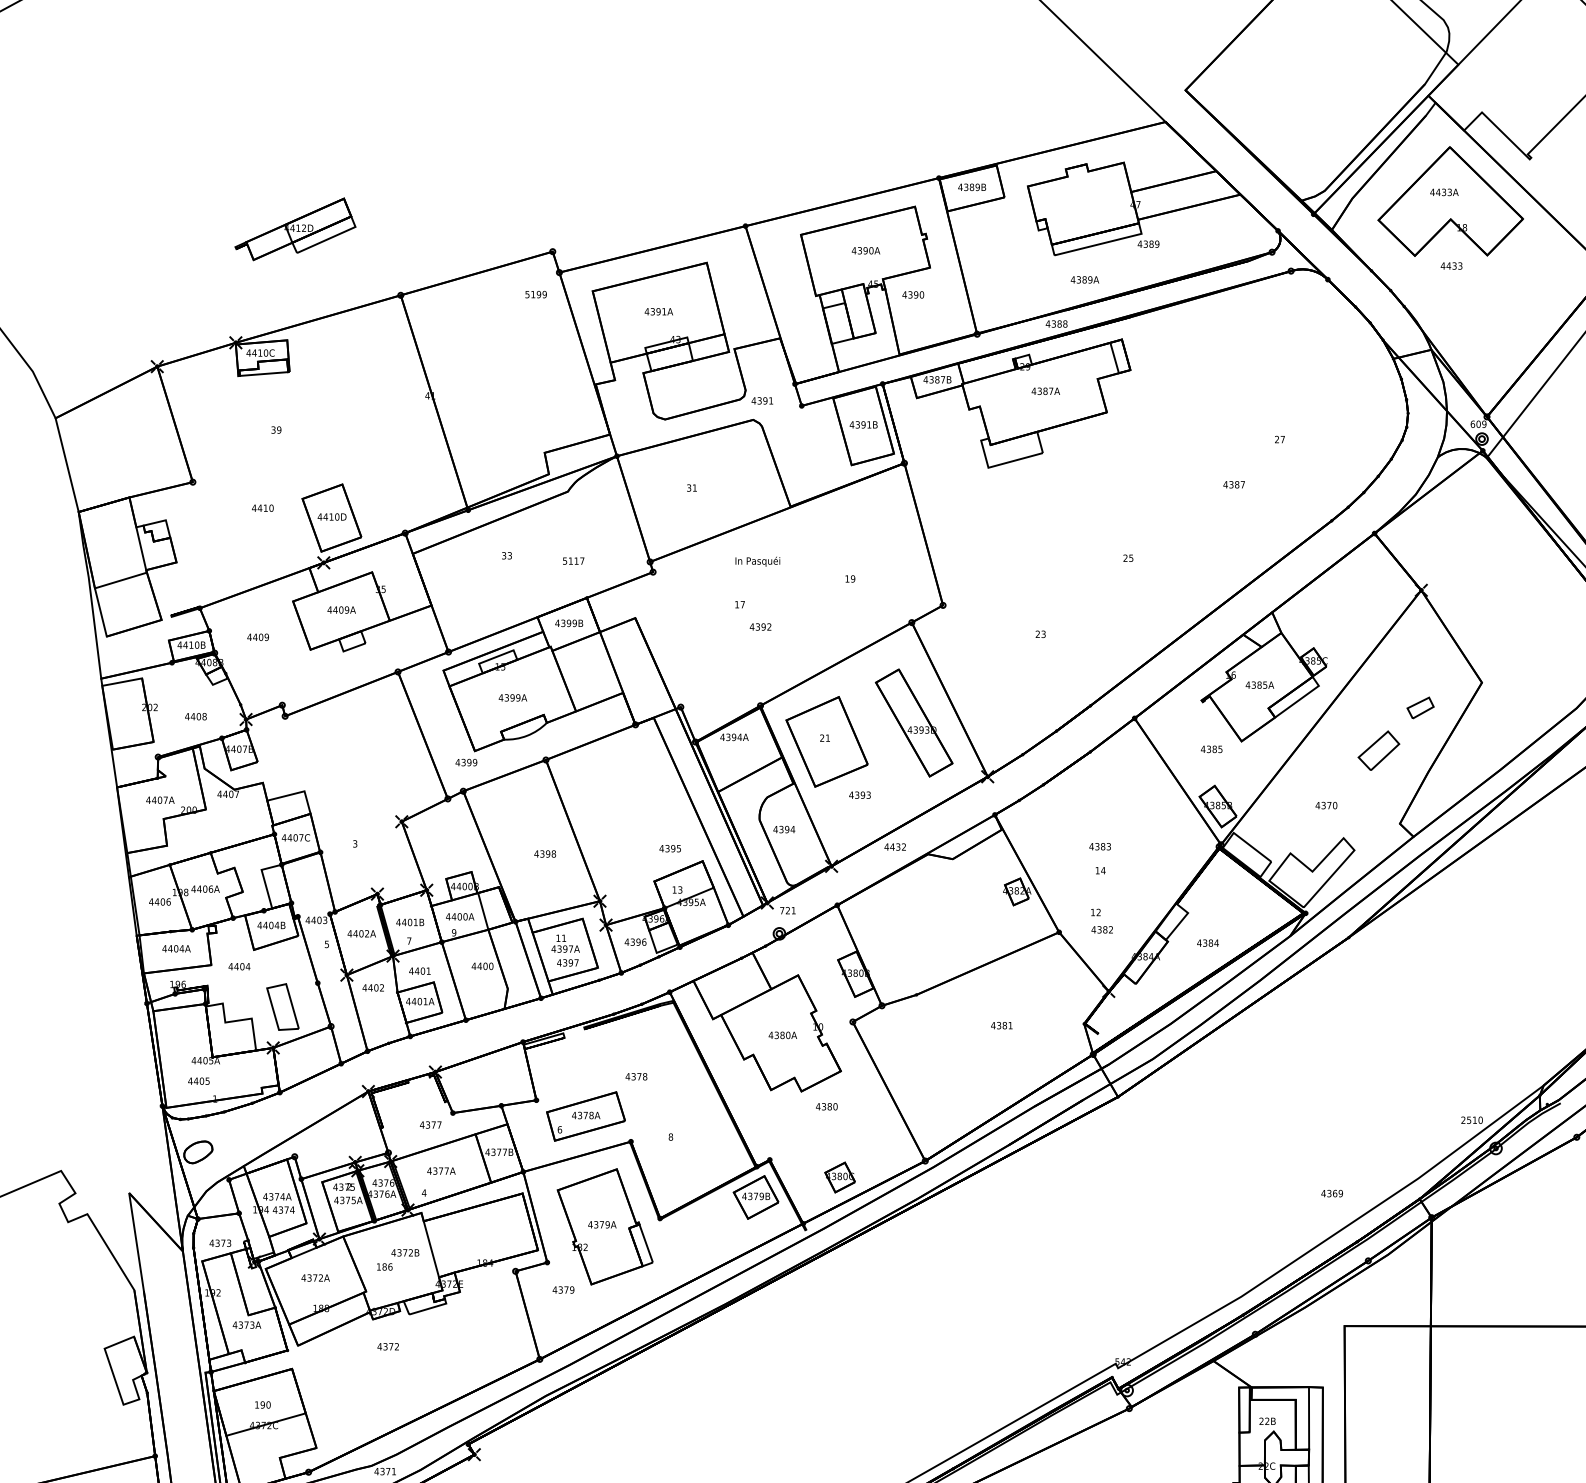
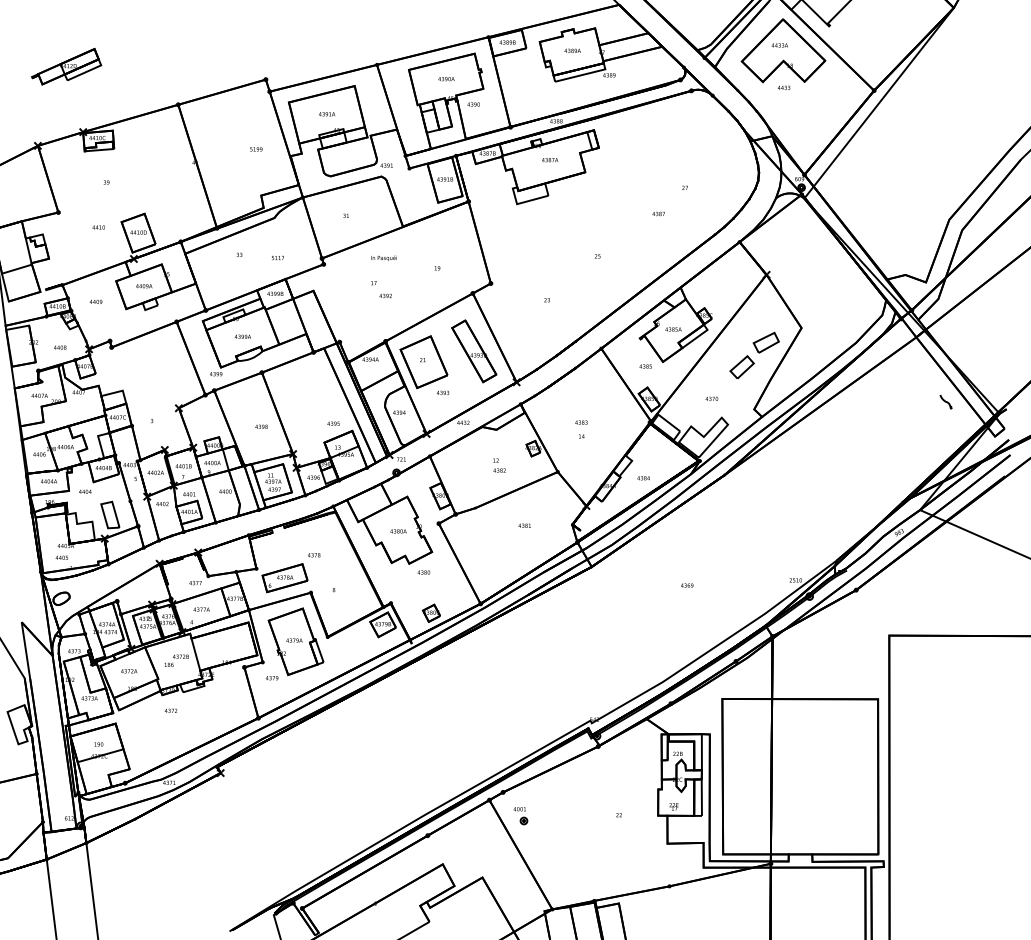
part: (295, 228) -> (66, 66), moved
text: (1084, 279) -> (572, 50), moved
text: (536, 294) -> (256, 149), moved
part: (1419, 707) -> (765, 342), size x1.67
text: (1101, 921) -> (499, 465), moved
text: (1332, 1193) -> (687, 585), moved

